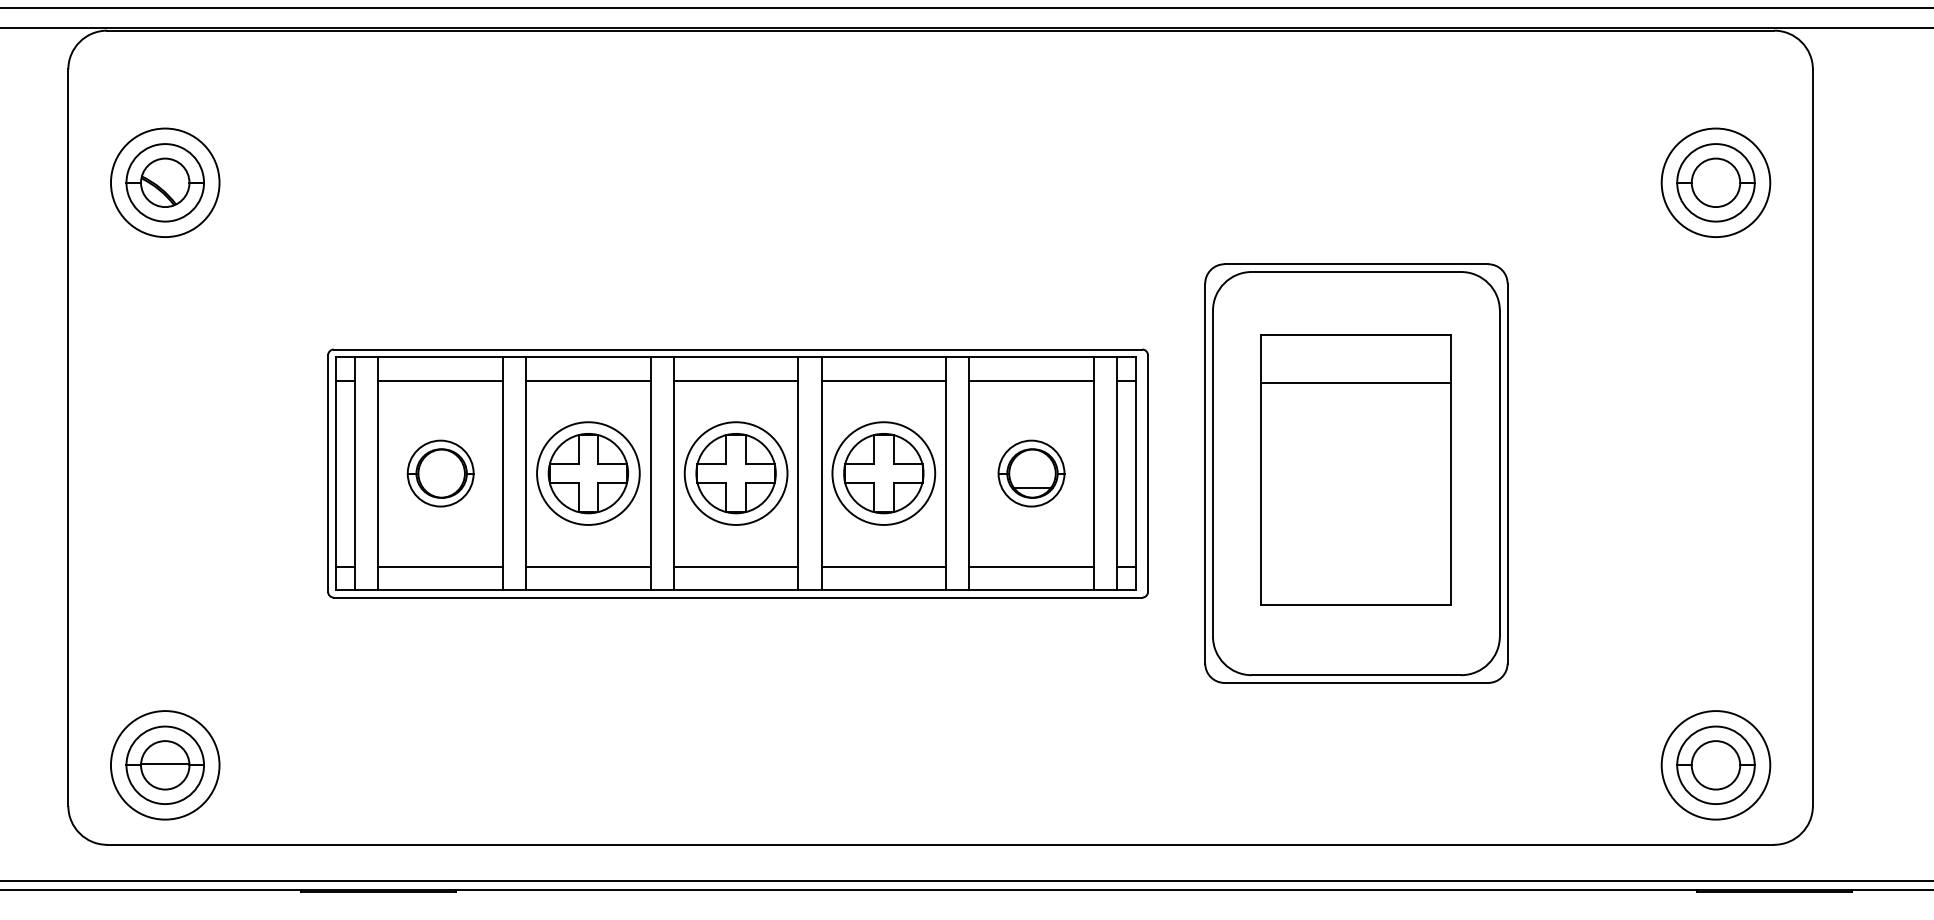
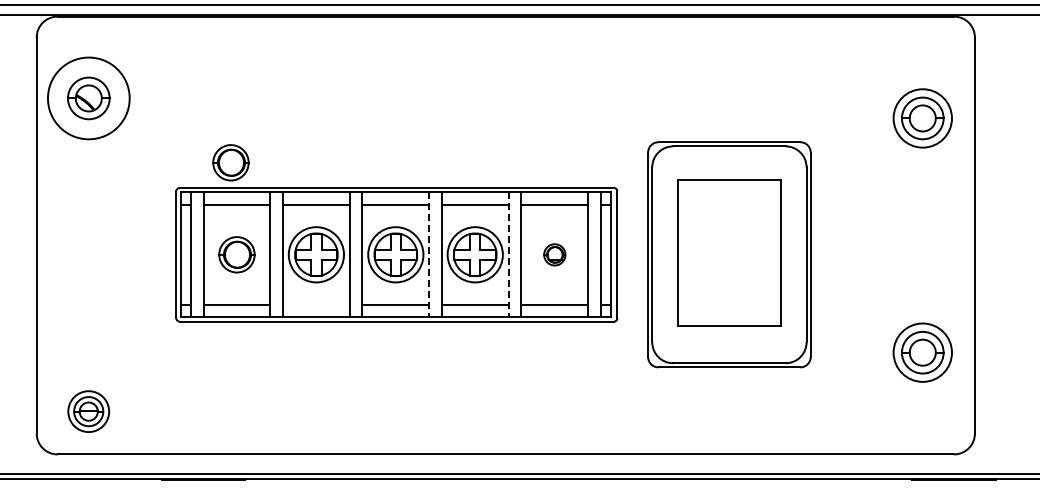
circle: (164, 182) -> (88, 98), size x1.4
part: (1715, 182) -> (922, 118), moved
part: (428, 301) -> (230, 162), added
line: (1356, 383) -> (729, 206), removed
line: (798, 473) -> (429, 254), solid -> dashed
line: (945, 473) -> (508, 254), solid -> dashed
part: (1031, 473) -> (554, 254), size x0.6
line: (586, 565) -> (315, 304), removed
part: (164, 764) -> (88, 411), size x0.7
part: (1715, 764) -> (922, 352), moved

